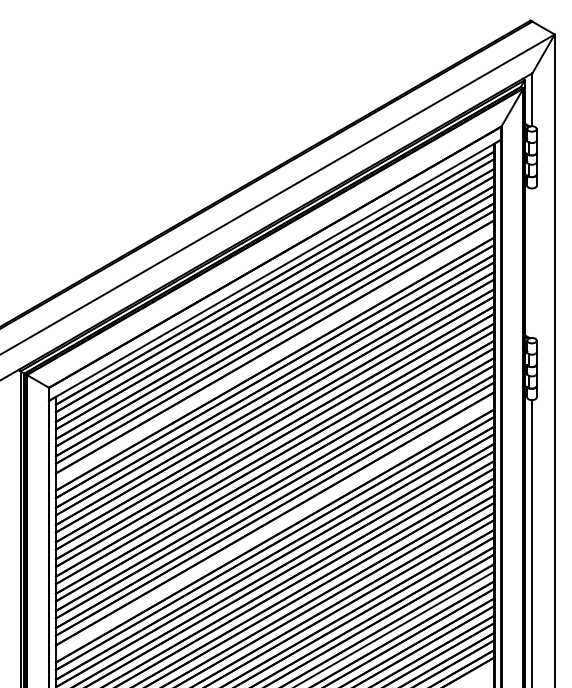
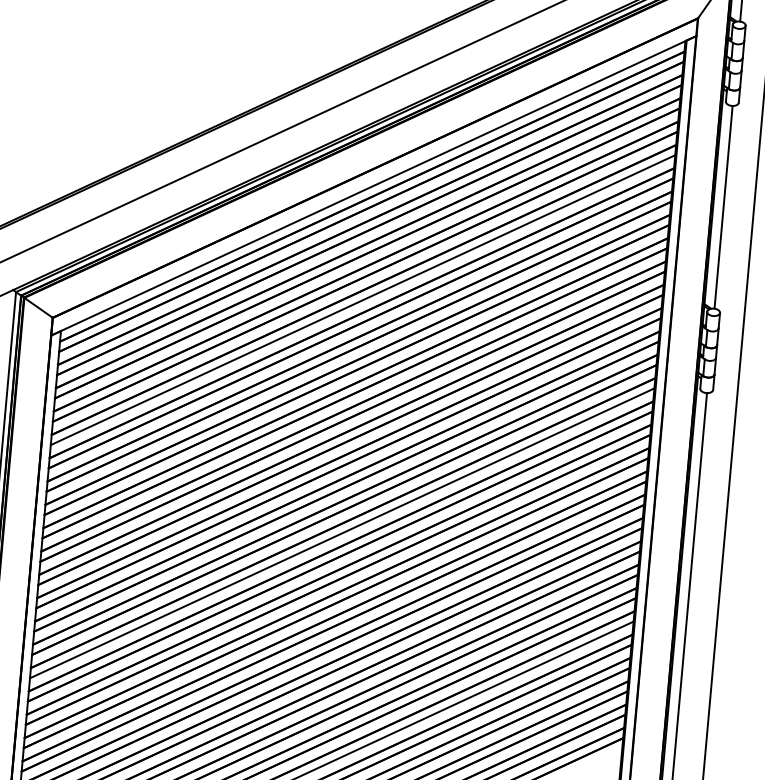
line: (532, 262) -> (723, 206), added
line: (274, 354) -> (362, 299), added
line: (274, 526) -> (341, 533), added

